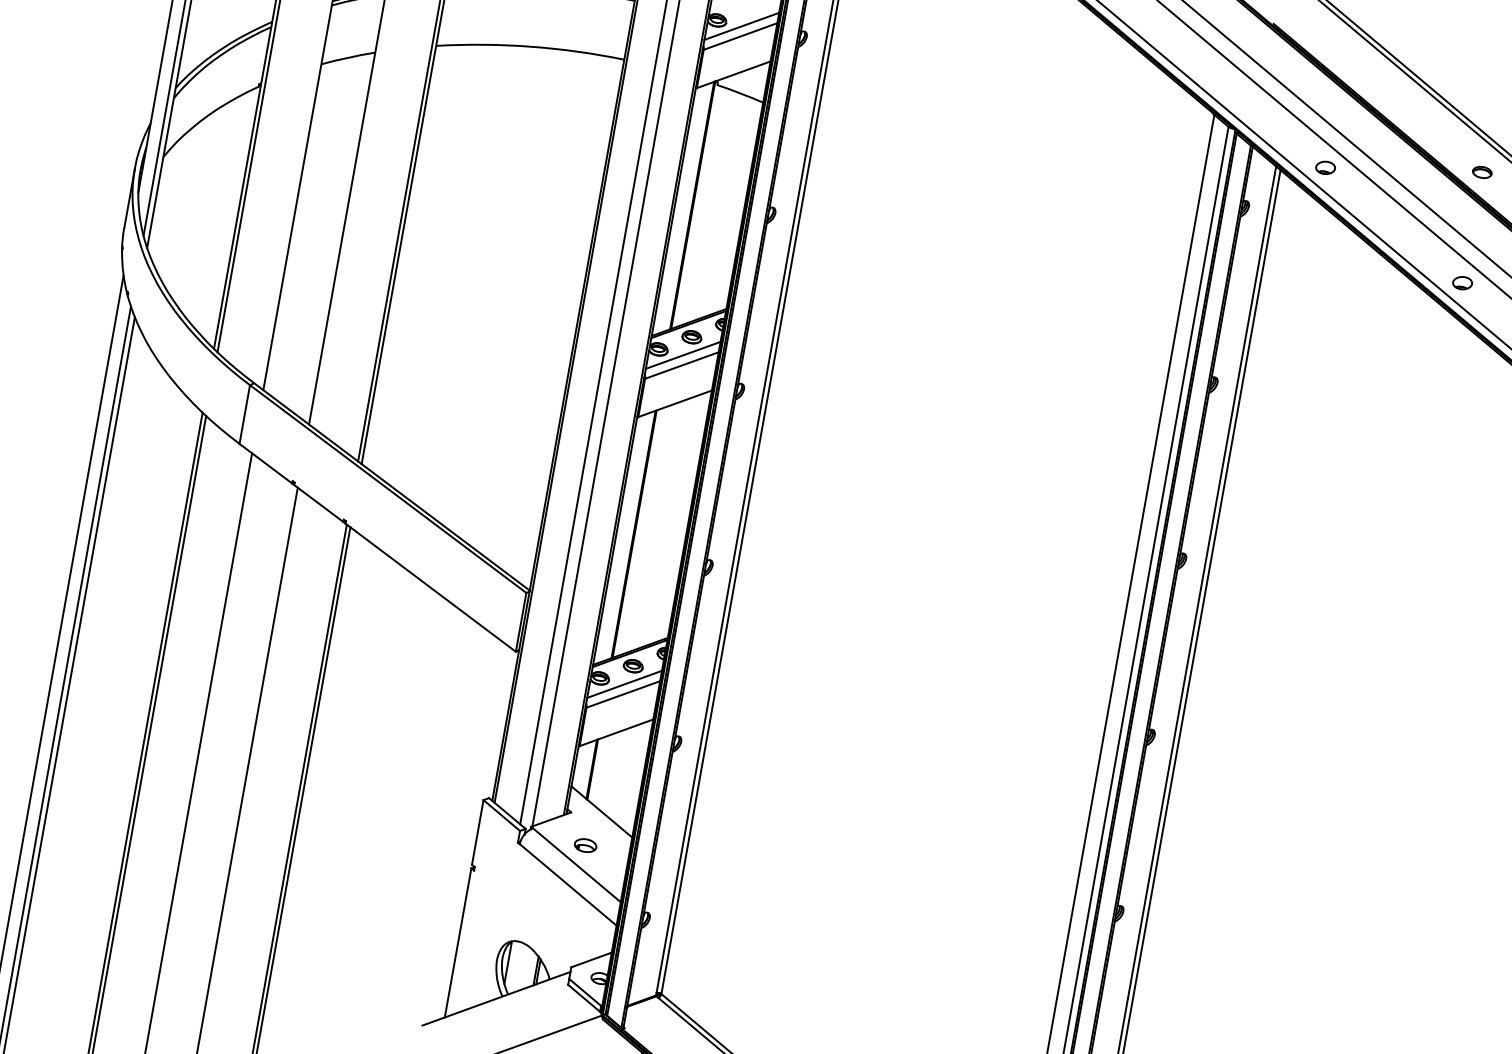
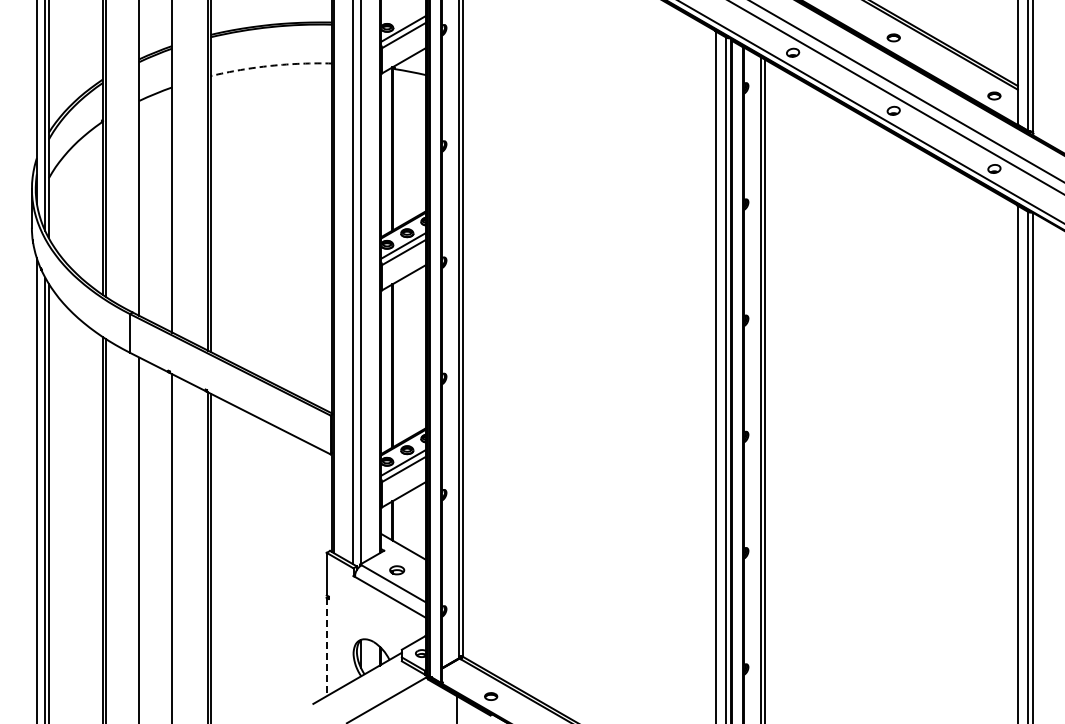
arc: (531, 46) -> (271, 65), solid -> dashed
line: (457, 943) -> (326, 647), solid -> dashed

